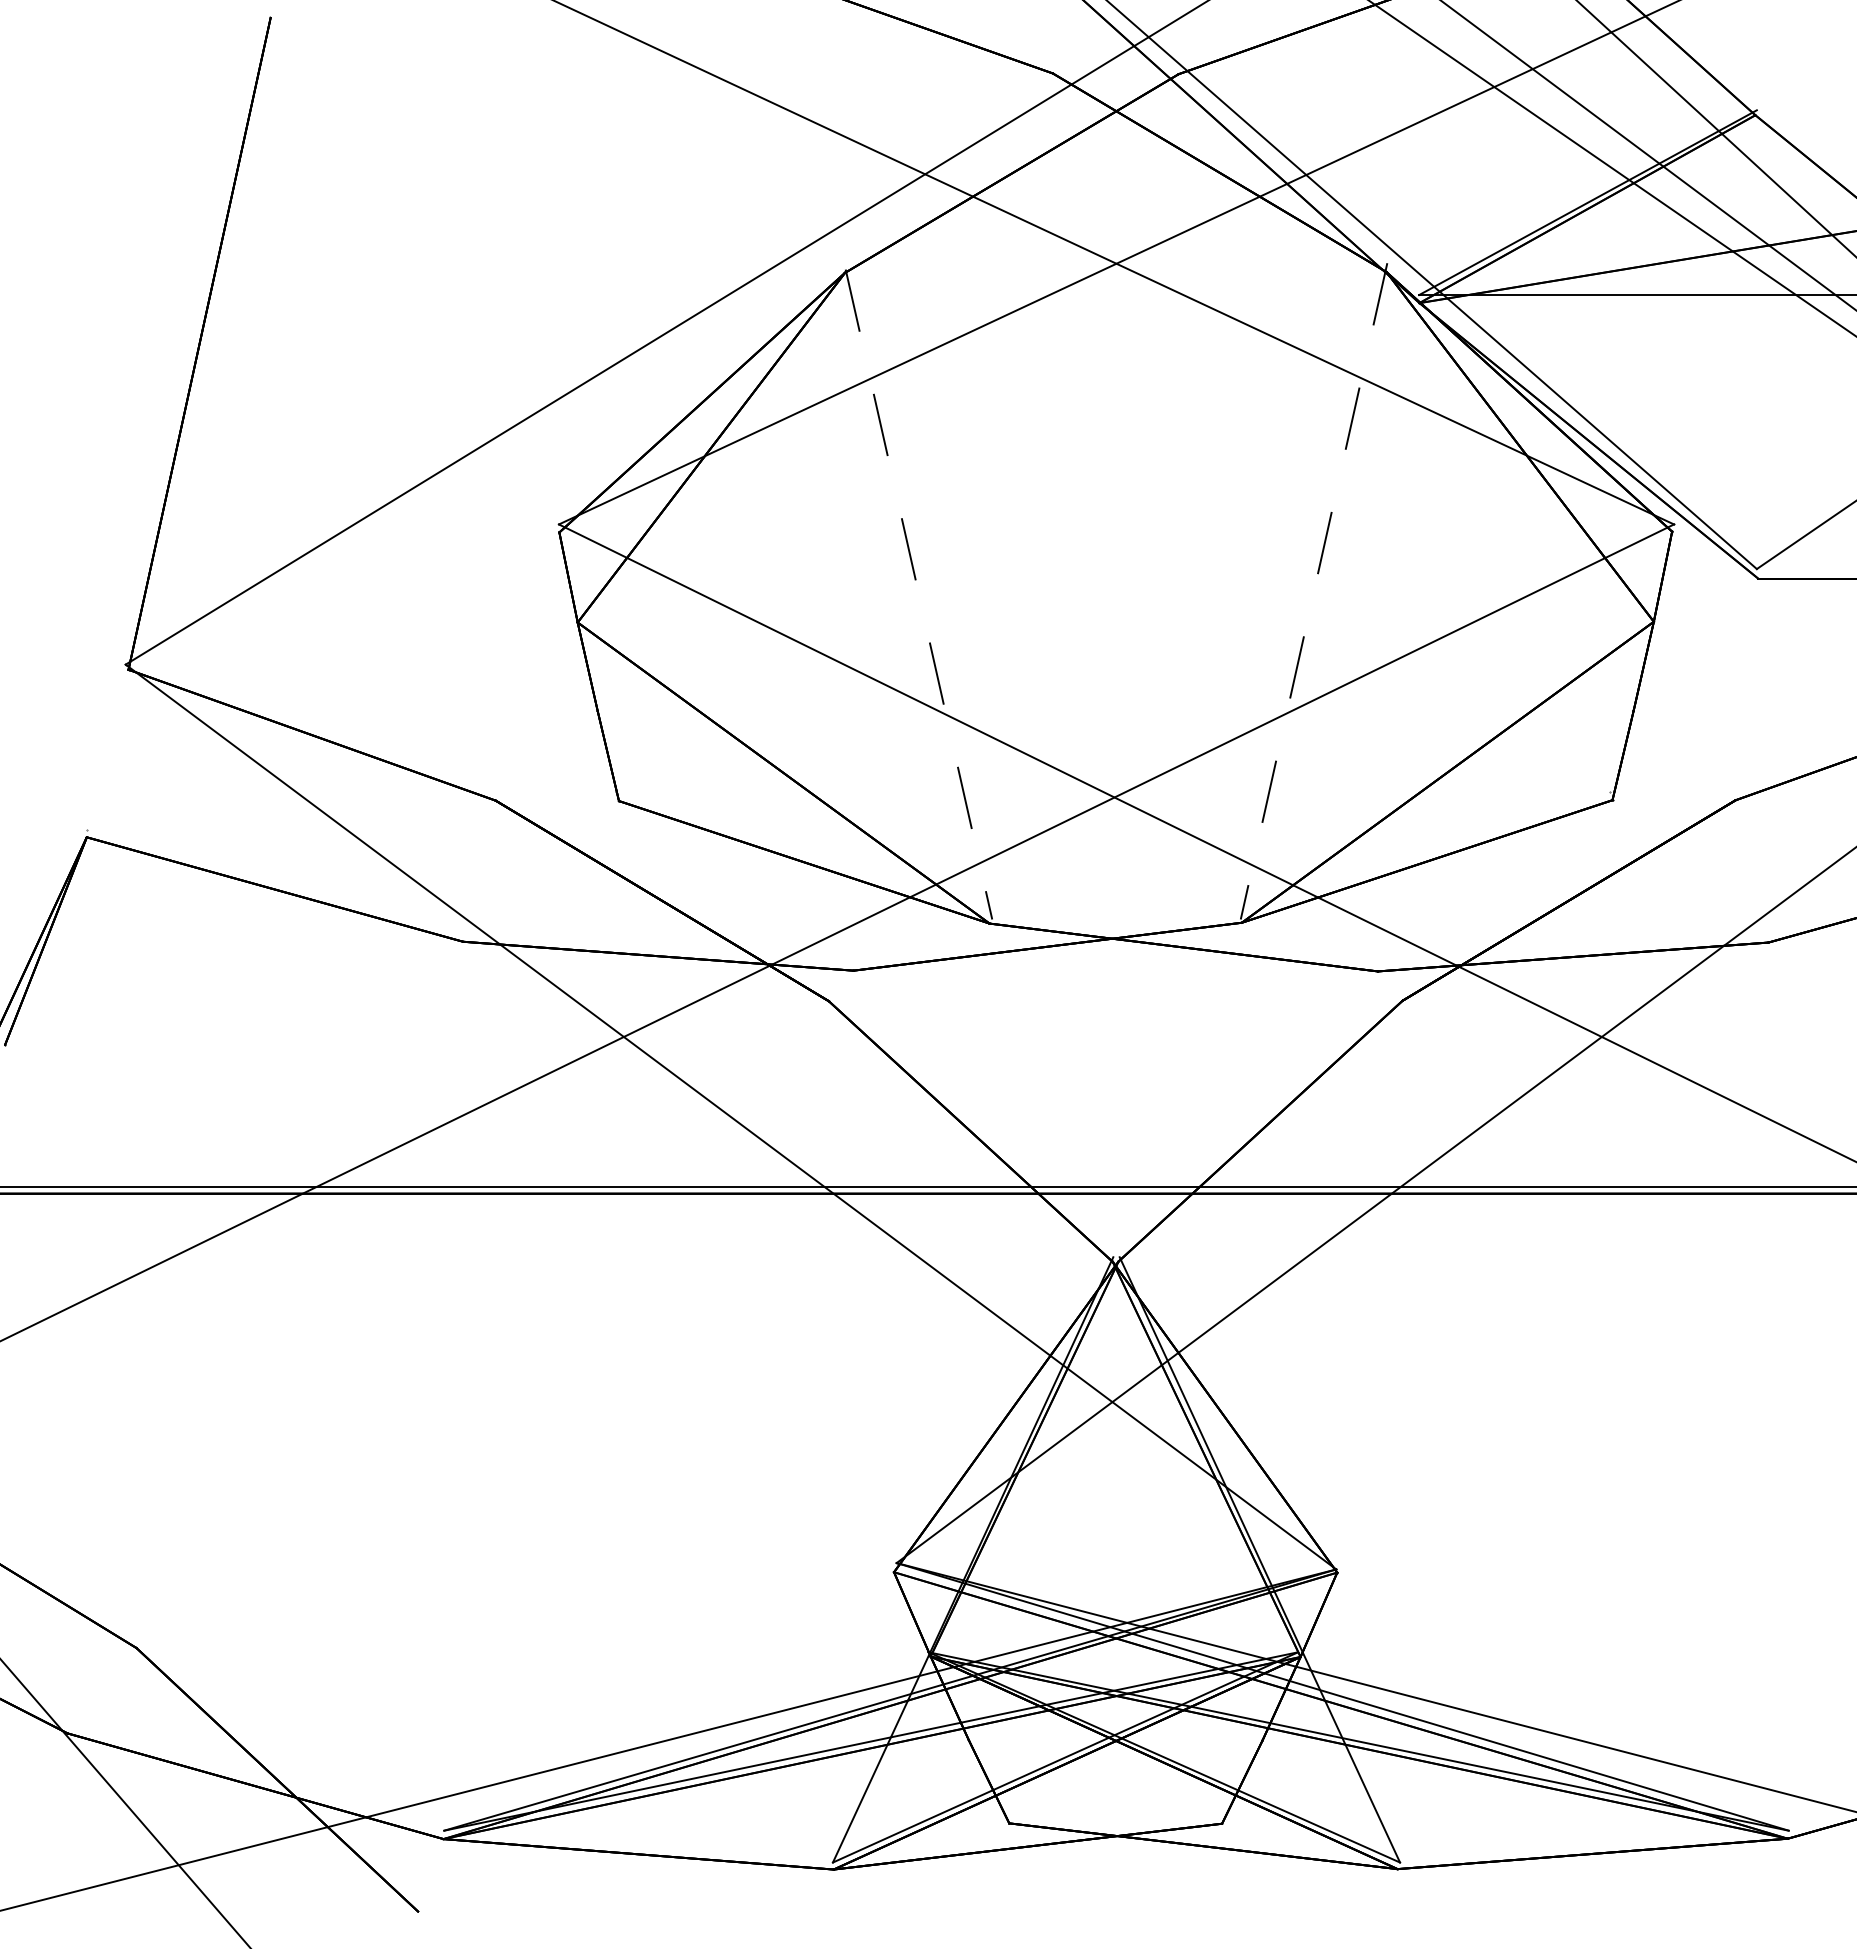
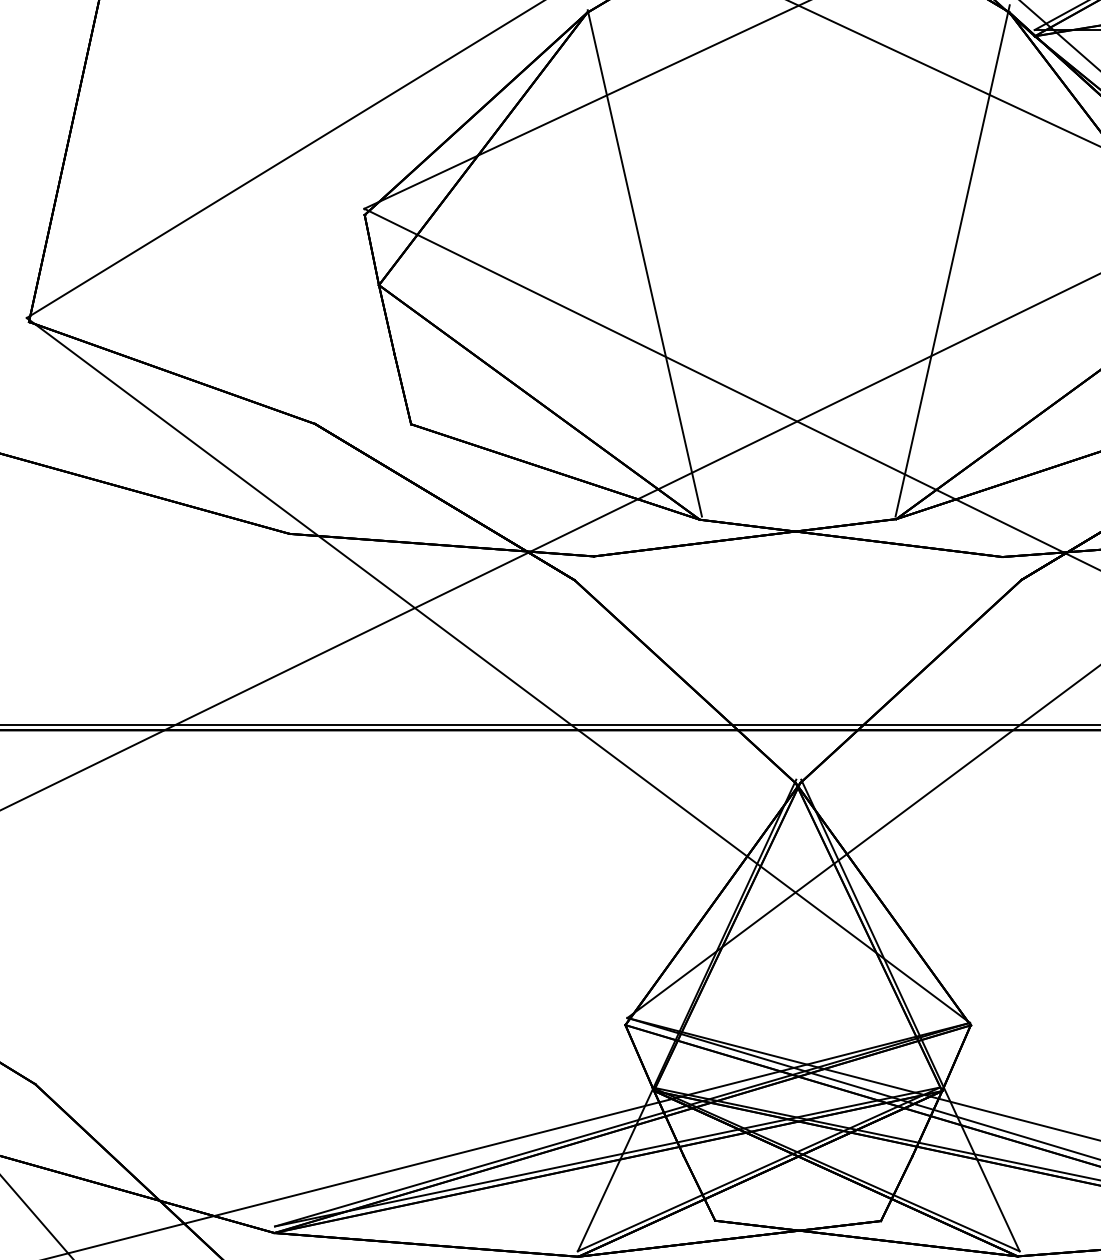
line: (1313, 591) -> (952, 261), dashed -> solid
line: (919, 595) -> (645, 264), dashed -> solid

